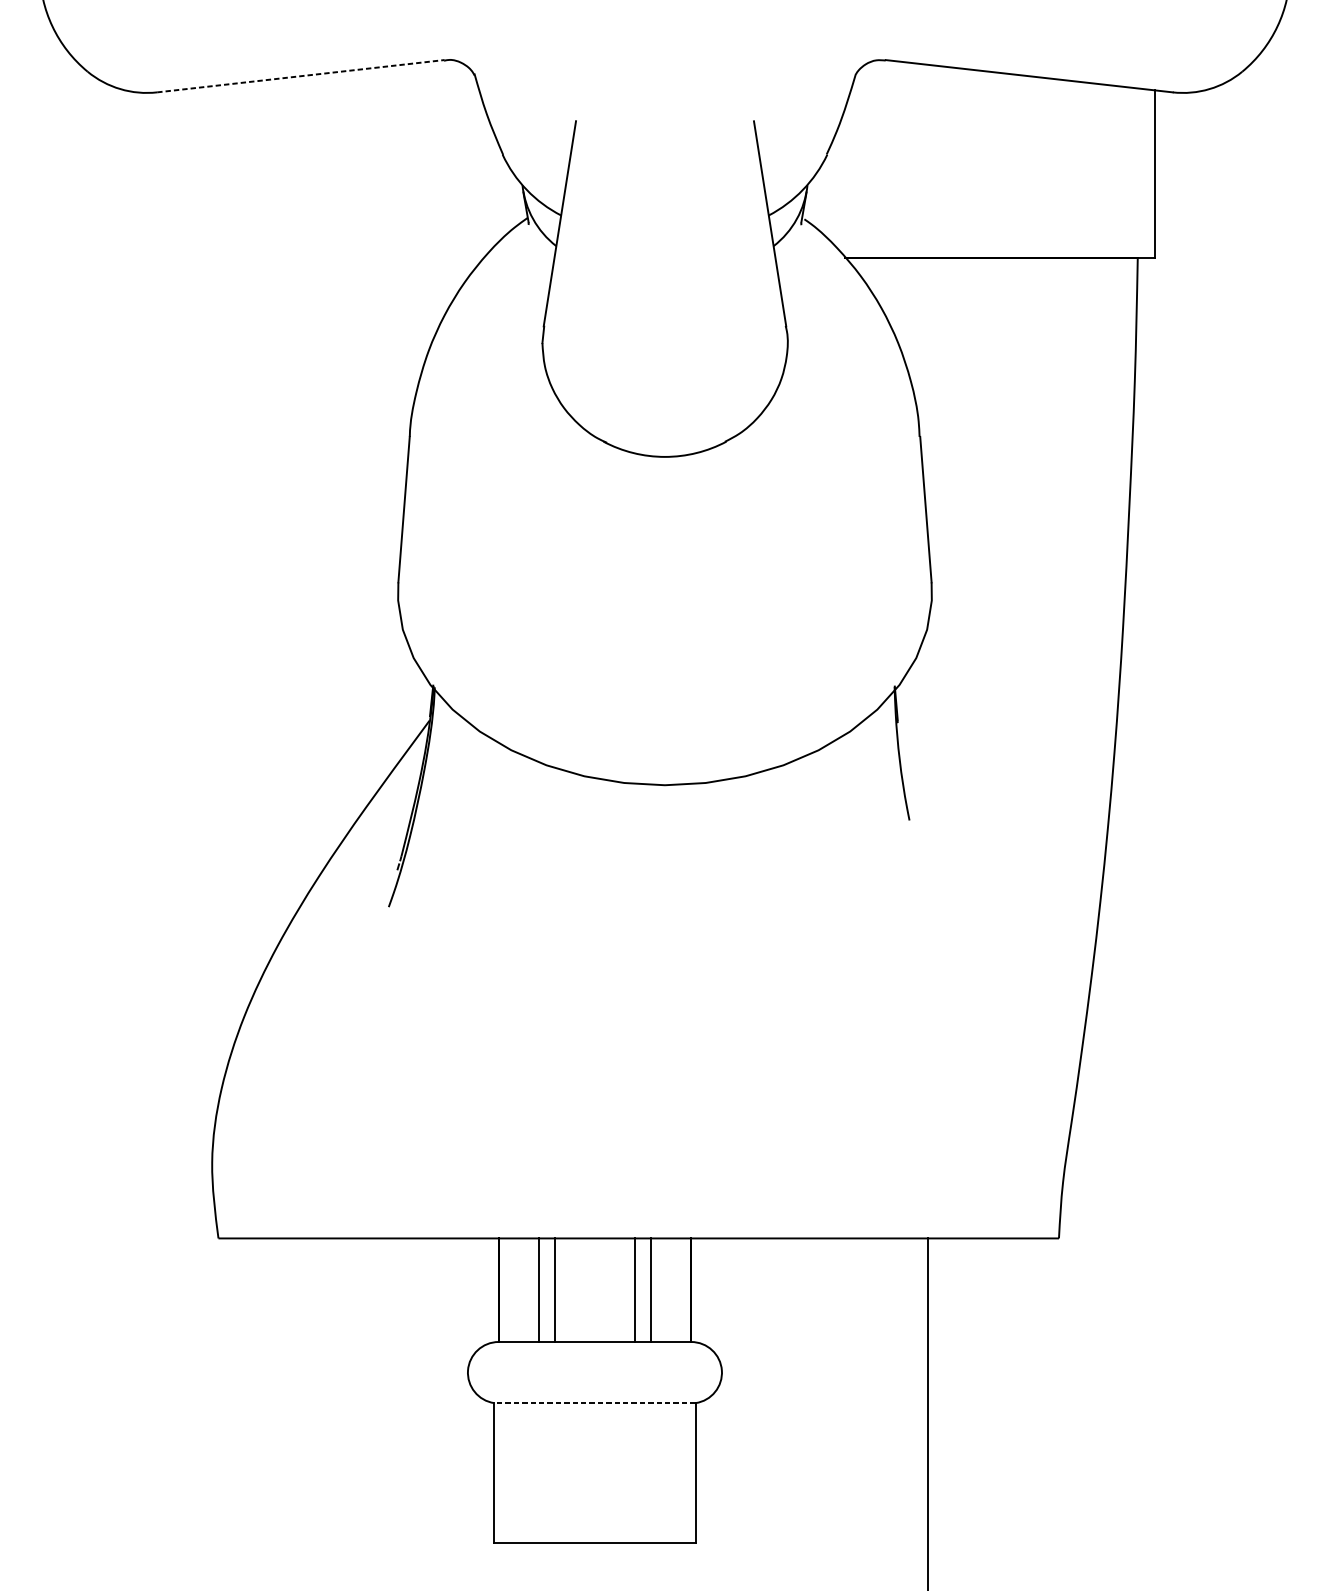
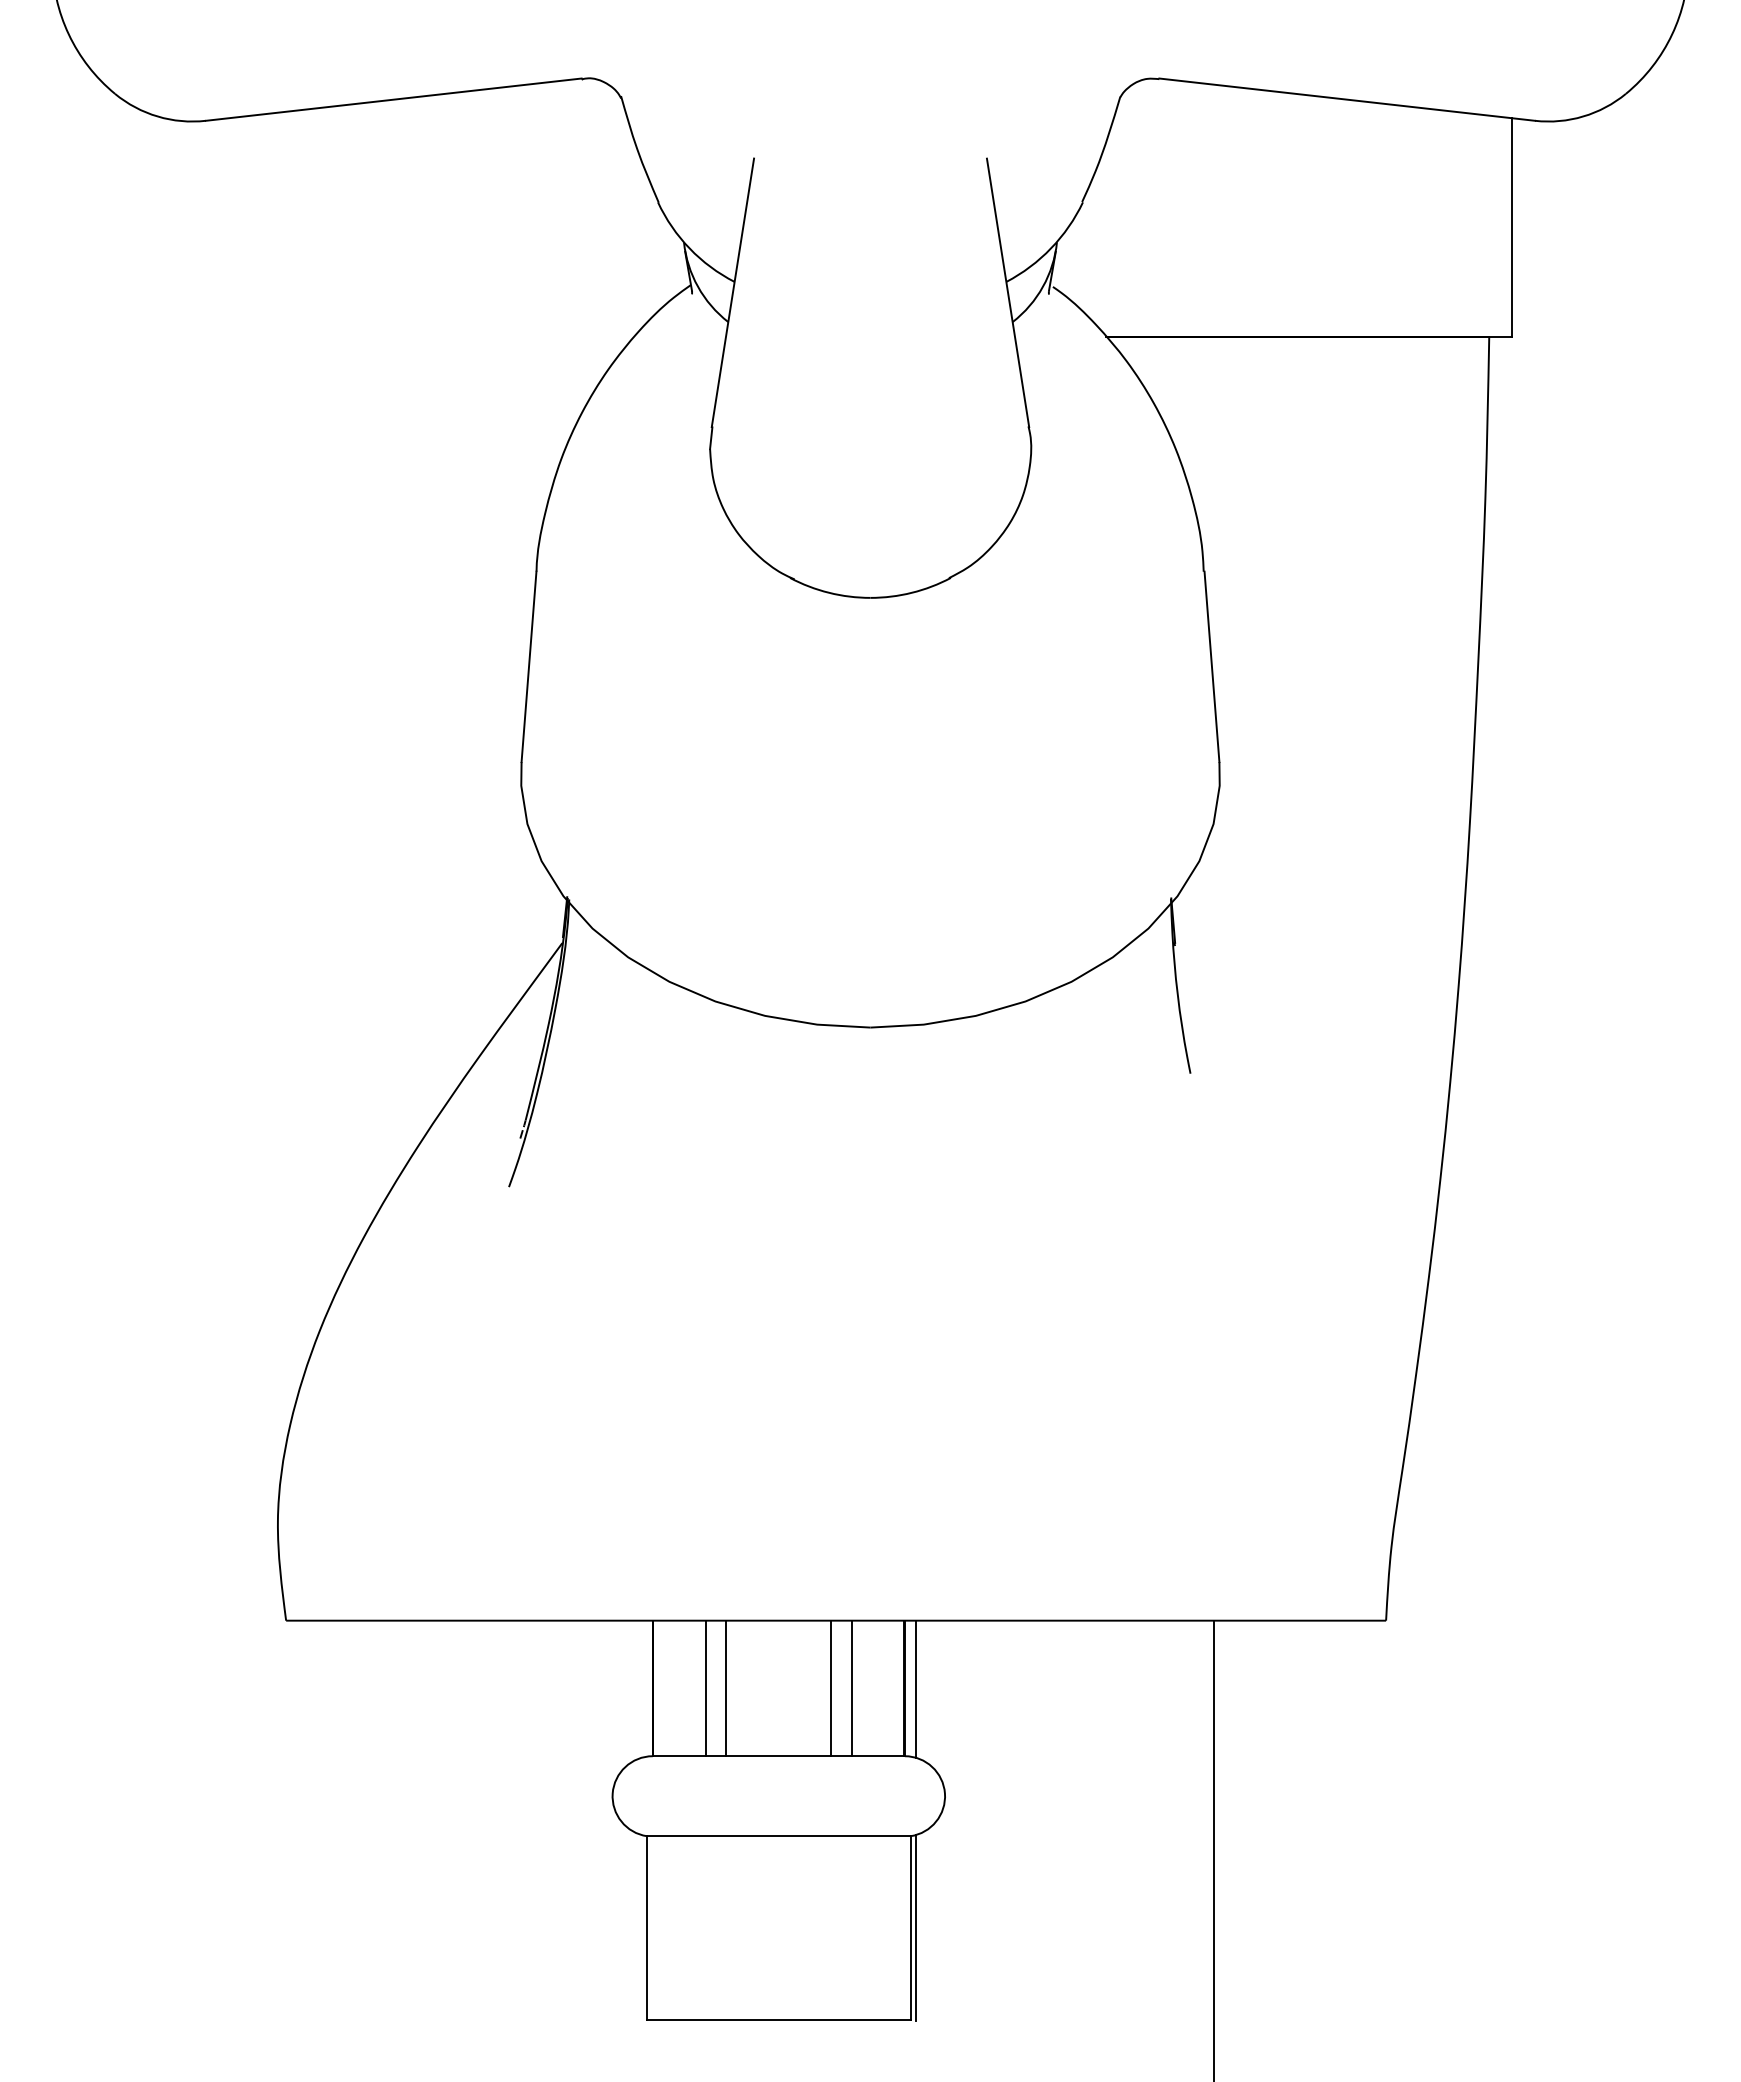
line: (301, 76) -> (394, 99), dashed -> solid
line: (700, 1290) -> (916, 1688), added
line: (594, 1403) -> (778, 1836), dashed -> solid
line: (700, 1472) -> (916, 1927), added

